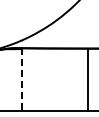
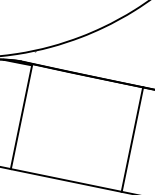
line: (22, 80) -> (21, 118), dashed -> solid

